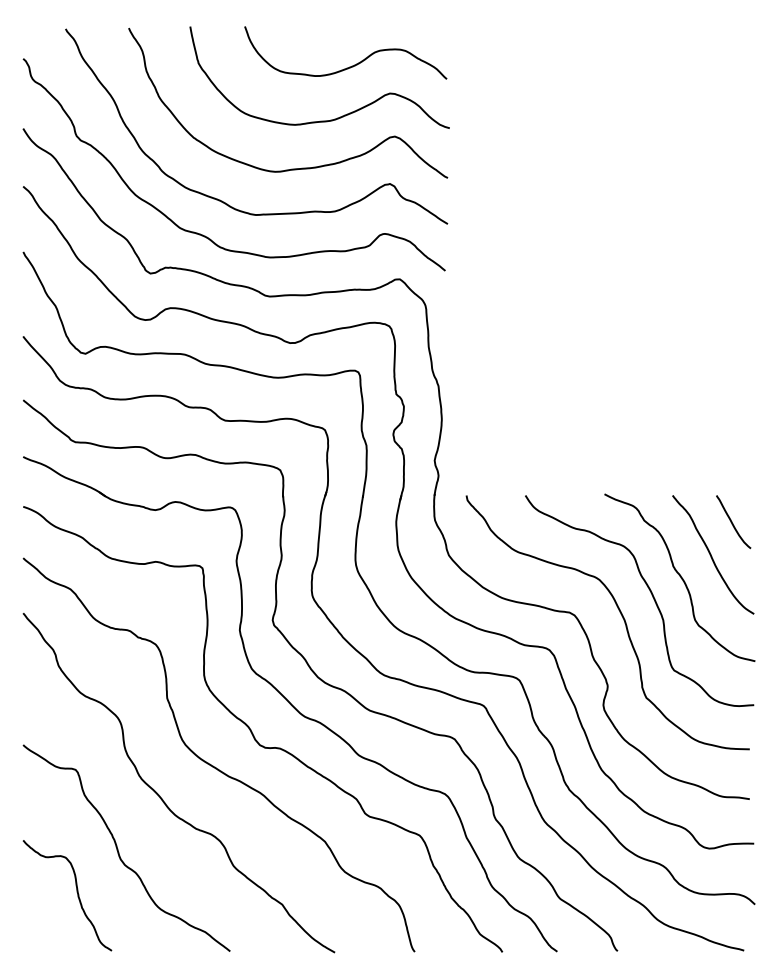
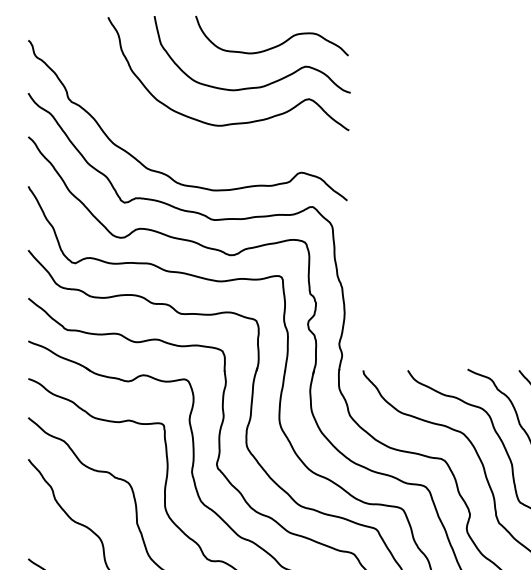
curve: (220, 199) -> (177, 146), removed

